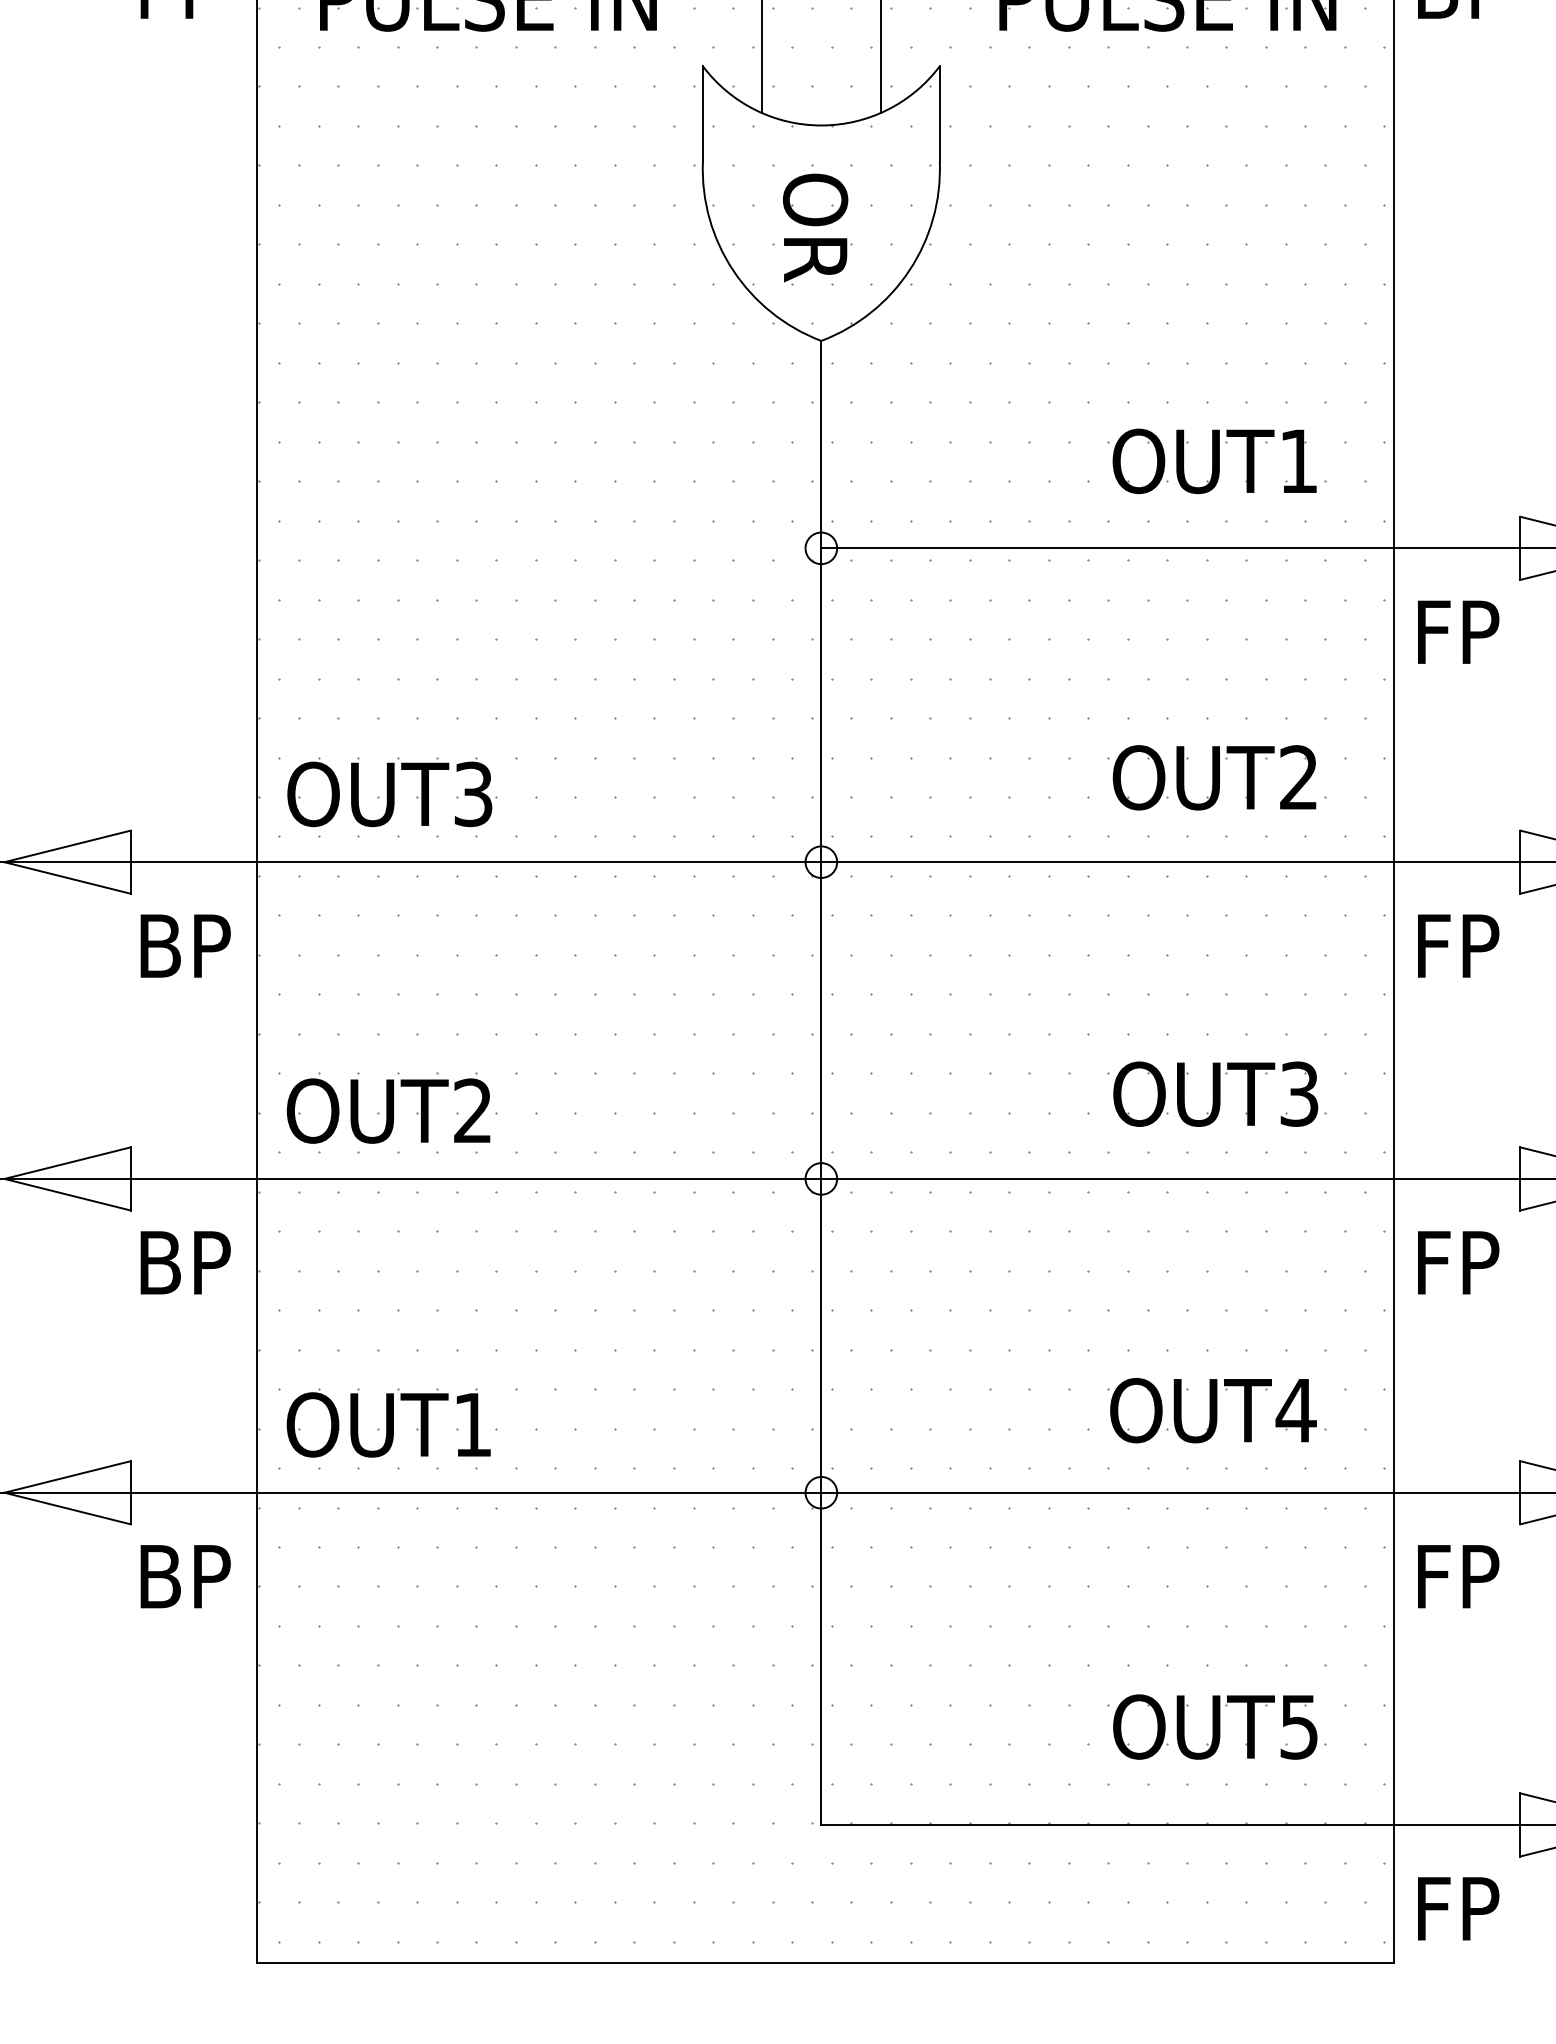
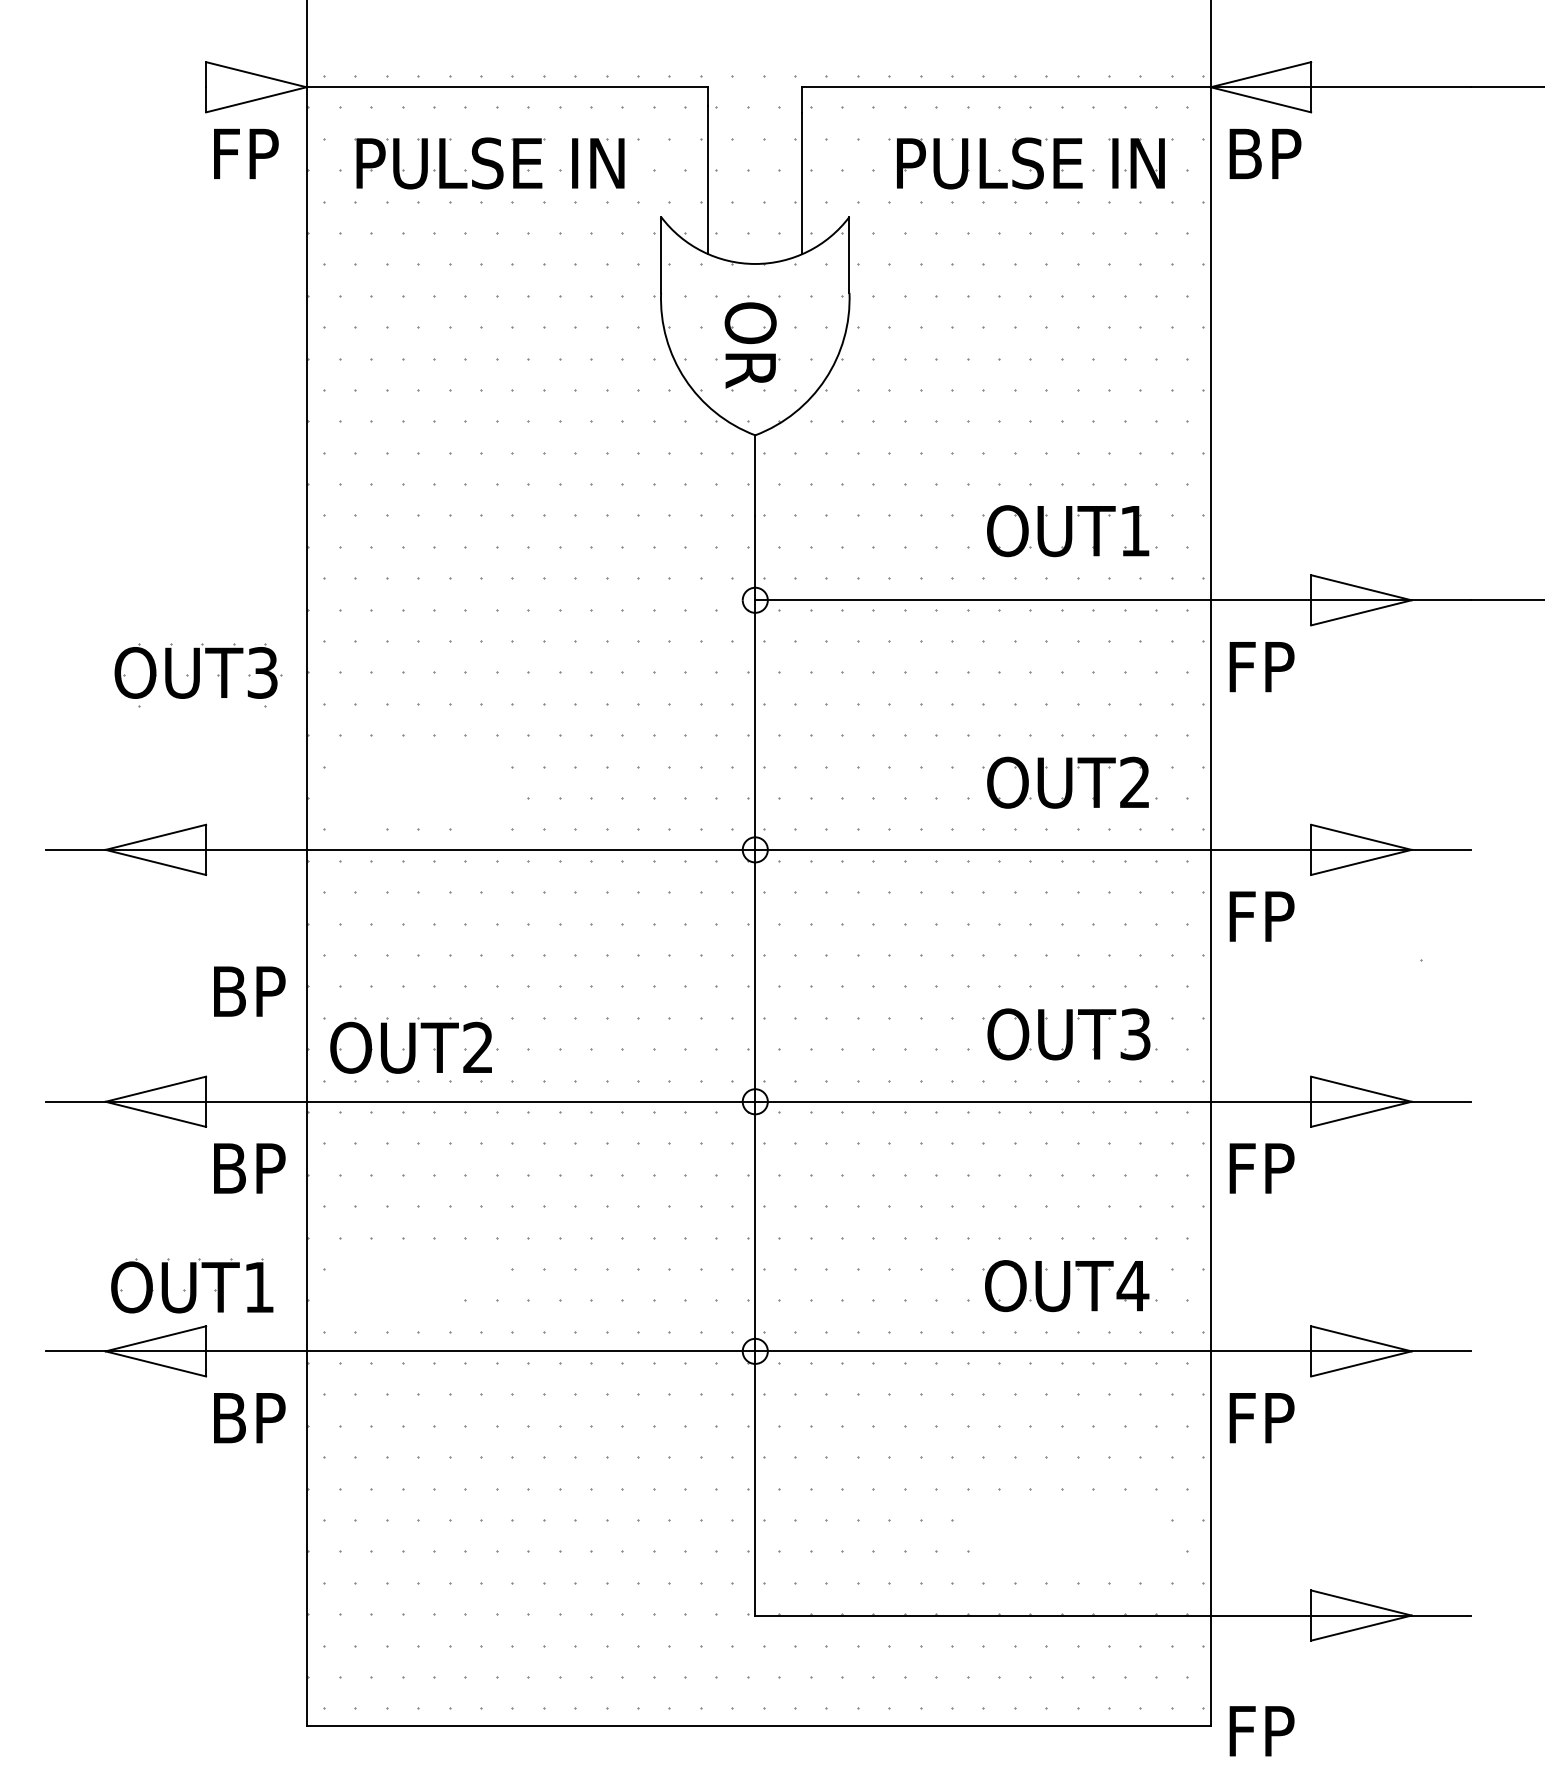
part: (392, 797) -> (198, 675), moved
text: (185, 945) -> (249, 991), moved
part: (389, 1422) -> (192, 1285), moved
part: (1216, 1726) -> (1069, 1537), removed
text: (1457, 1909) -> (1261, 1731), moved

